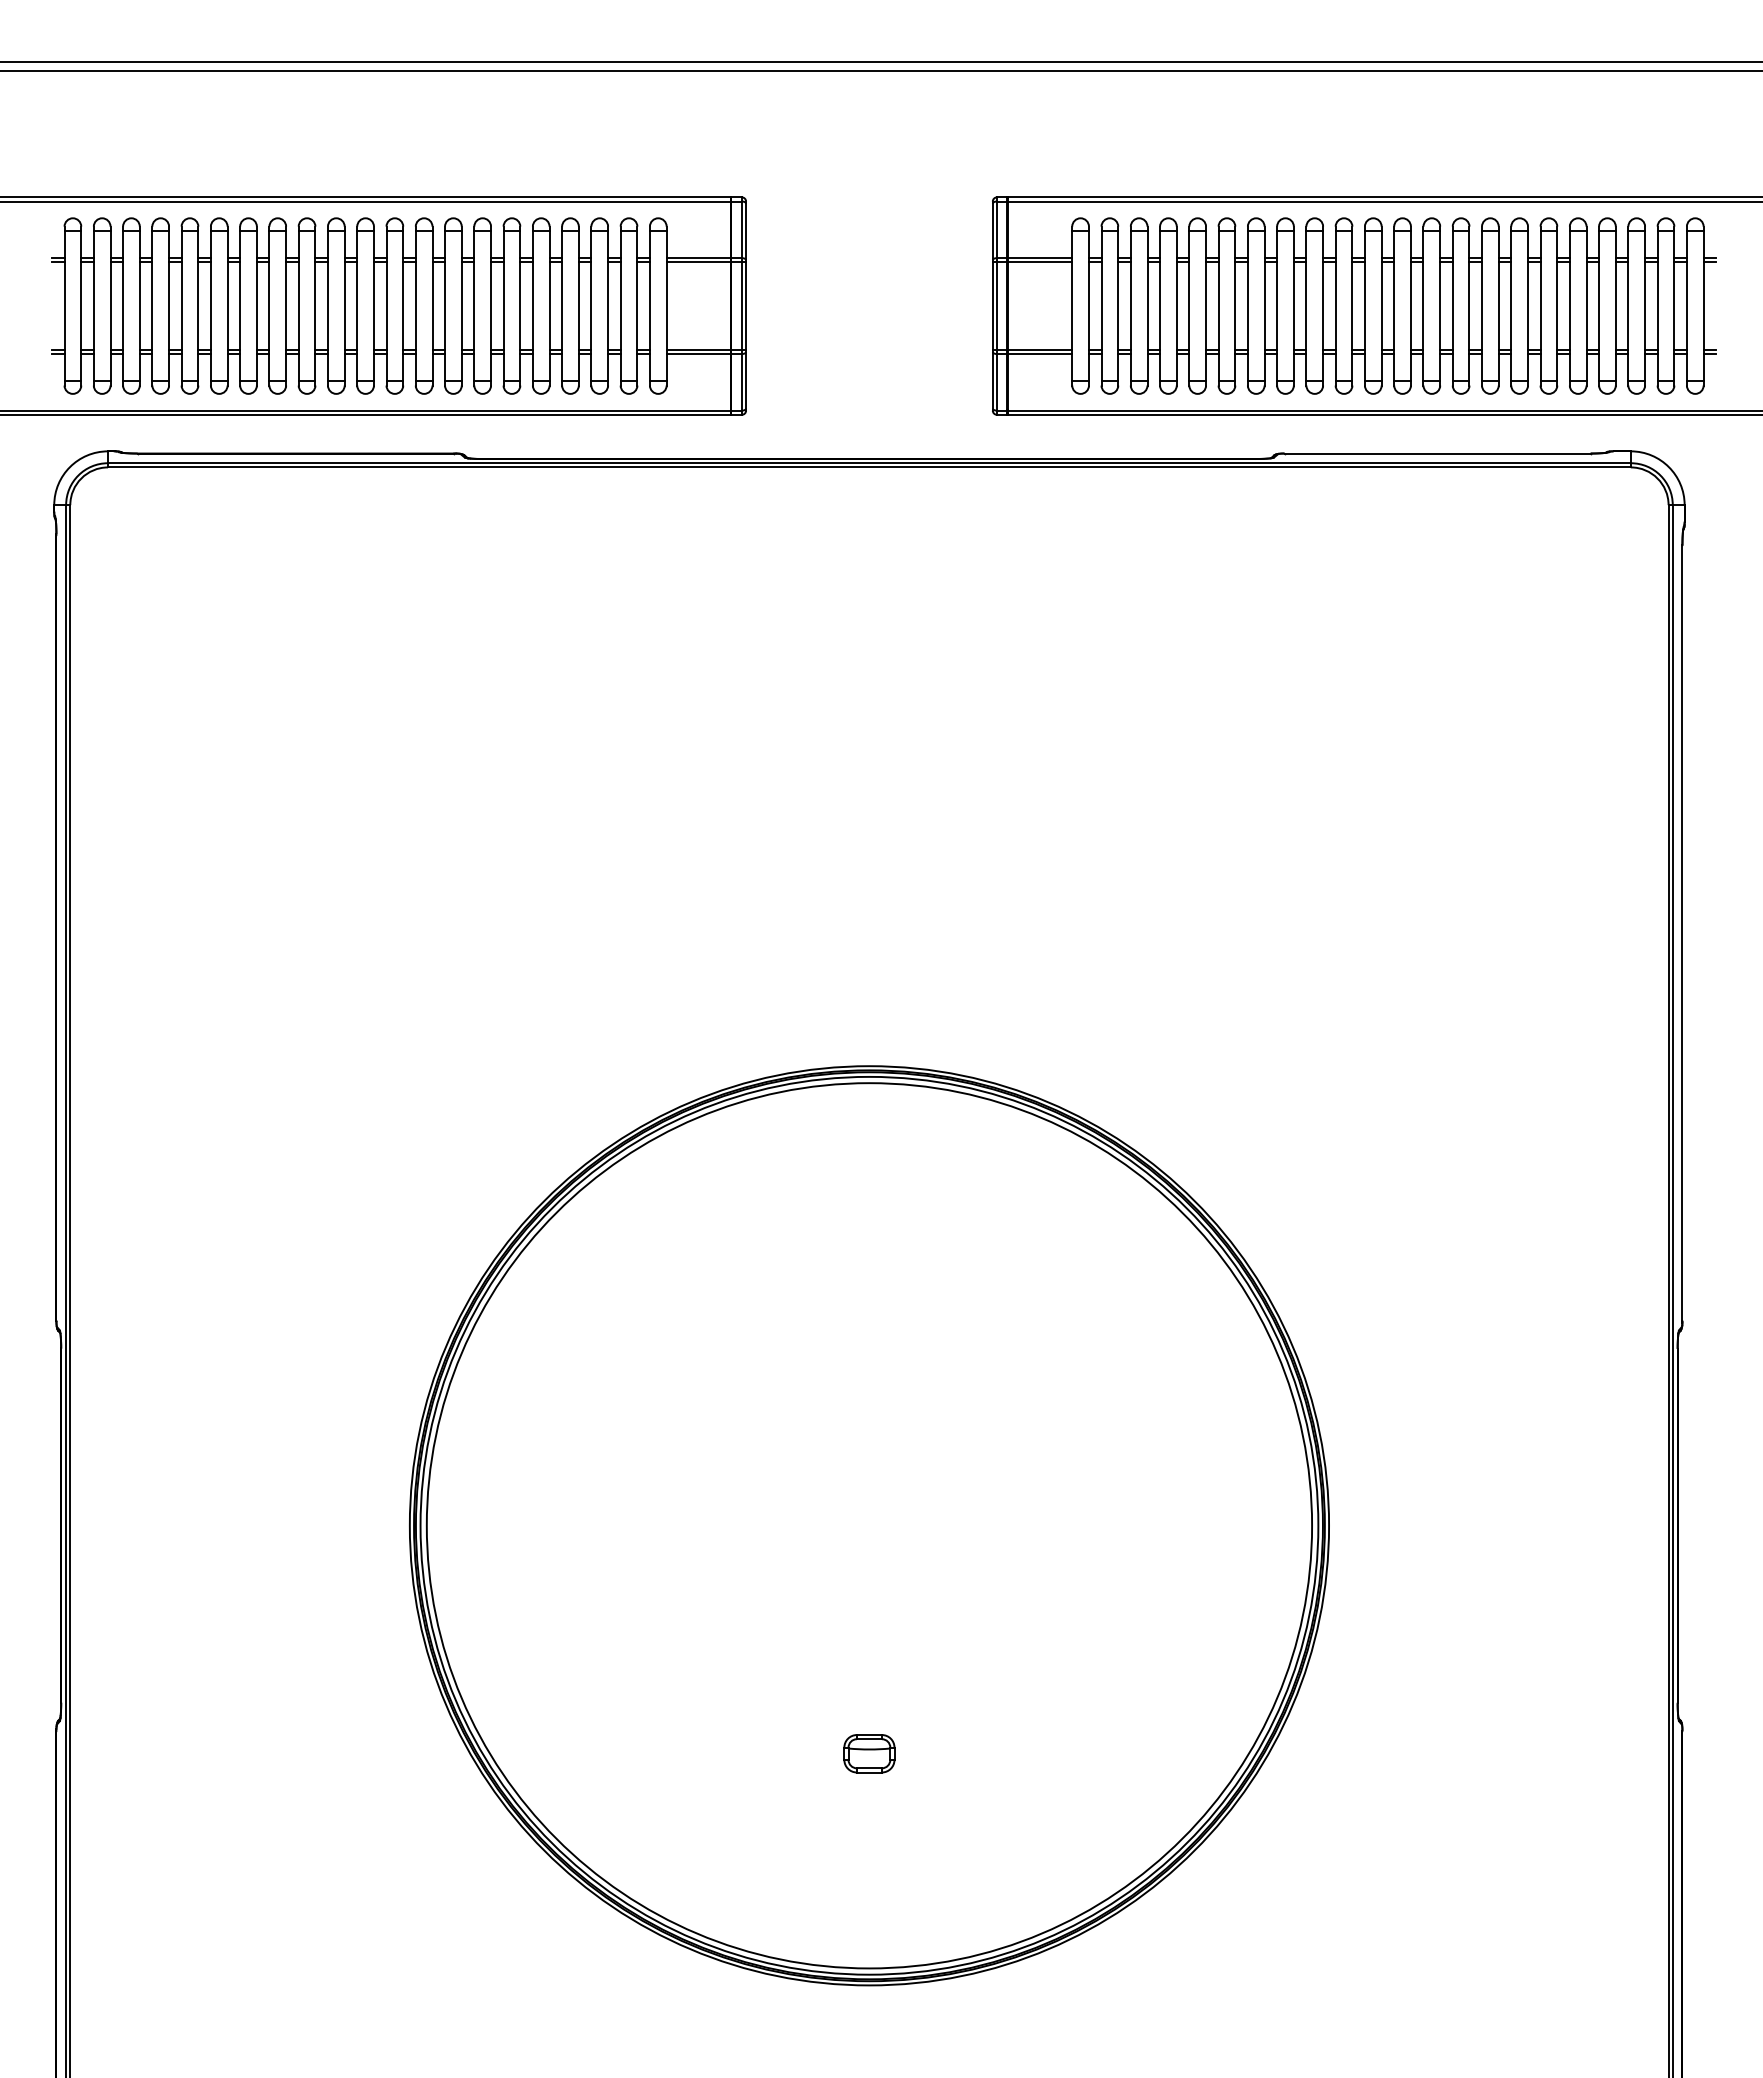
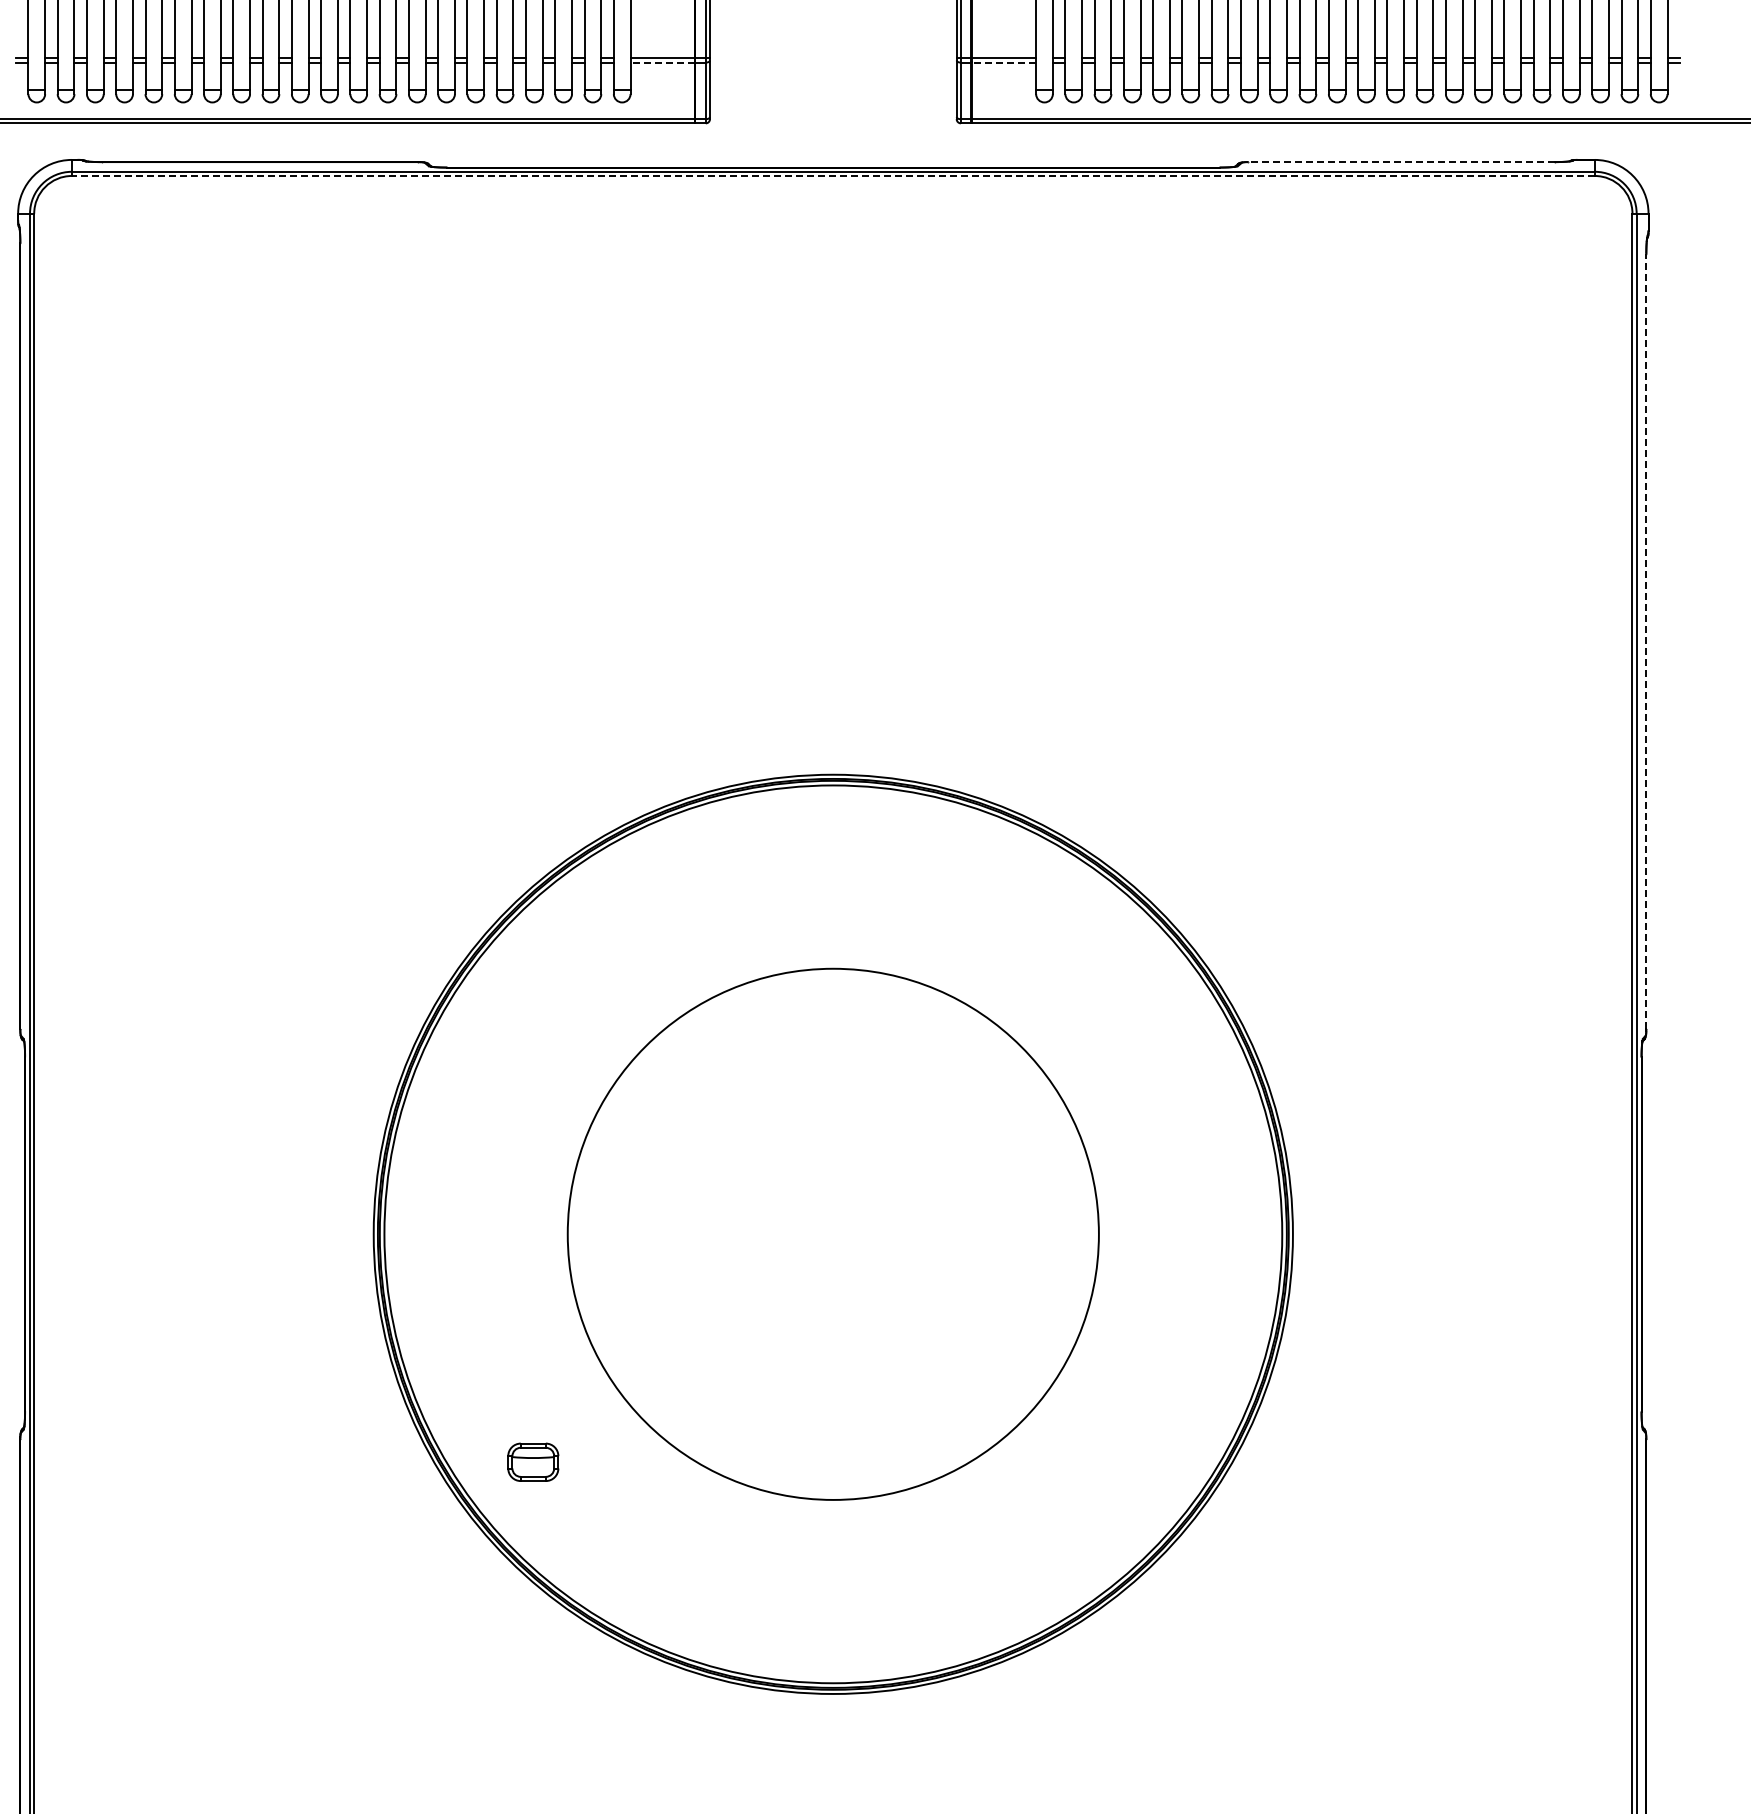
line: (698, 354) -> (662, 63), solid -> dashed
line: (1039, 354) -> (1003, 63), solid -> dashed
line: (1437, 453) -> (1401, 162), solid -> dashed
line: (868, 467) -> (832, 176), solid -> dashed
line: (1682, 932) -> (1646, 641), solid -> dashed
circle: (869, 1525) -> (833, 1234), size x0.6
part: (869, 1753) -> (533, 1462), moved

